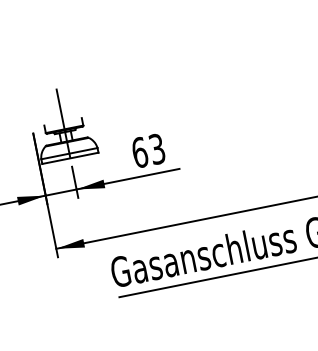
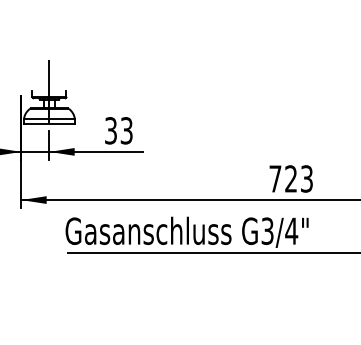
text: (140, 152) -> (111, 130), 63 -> 33

